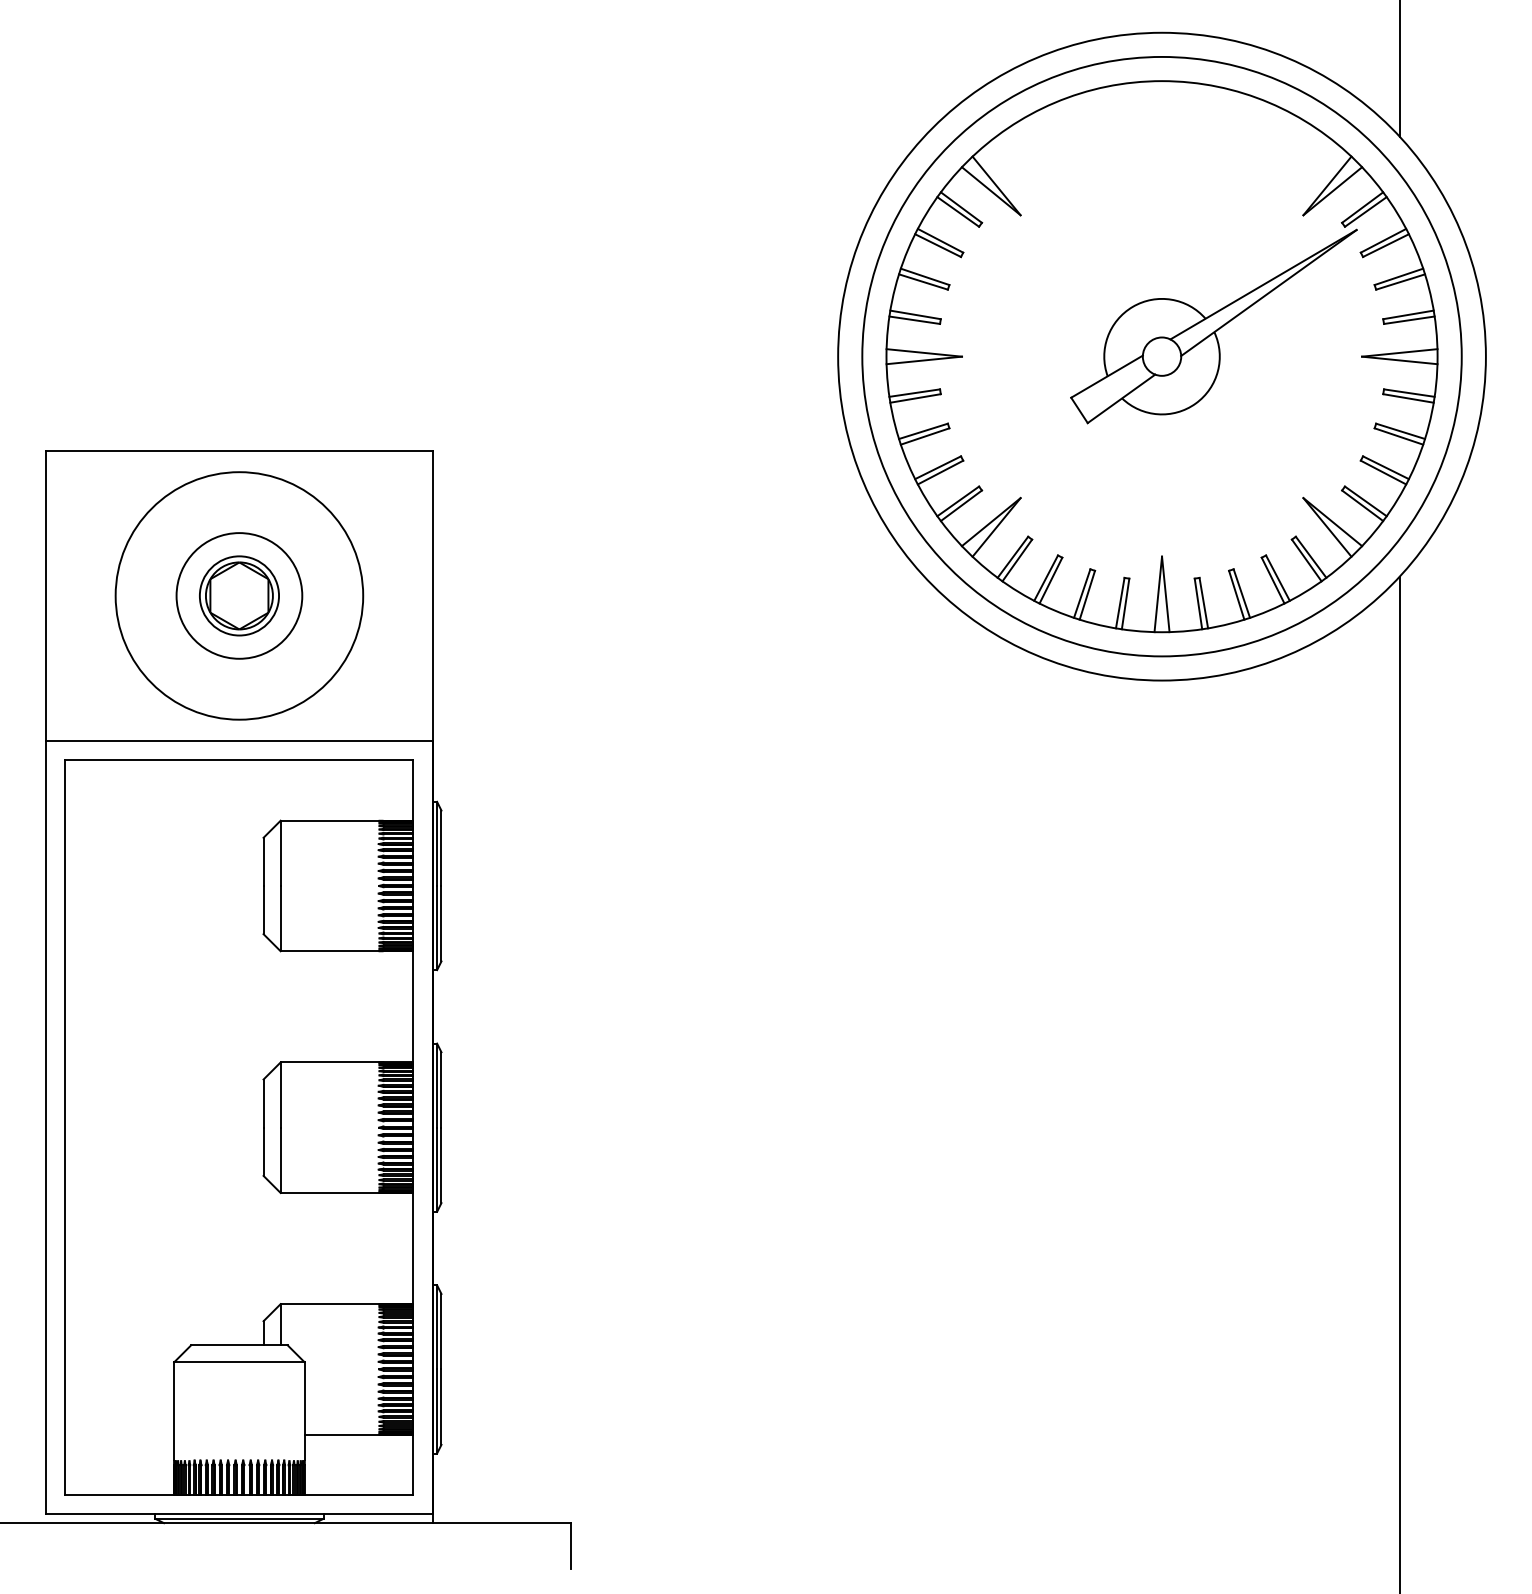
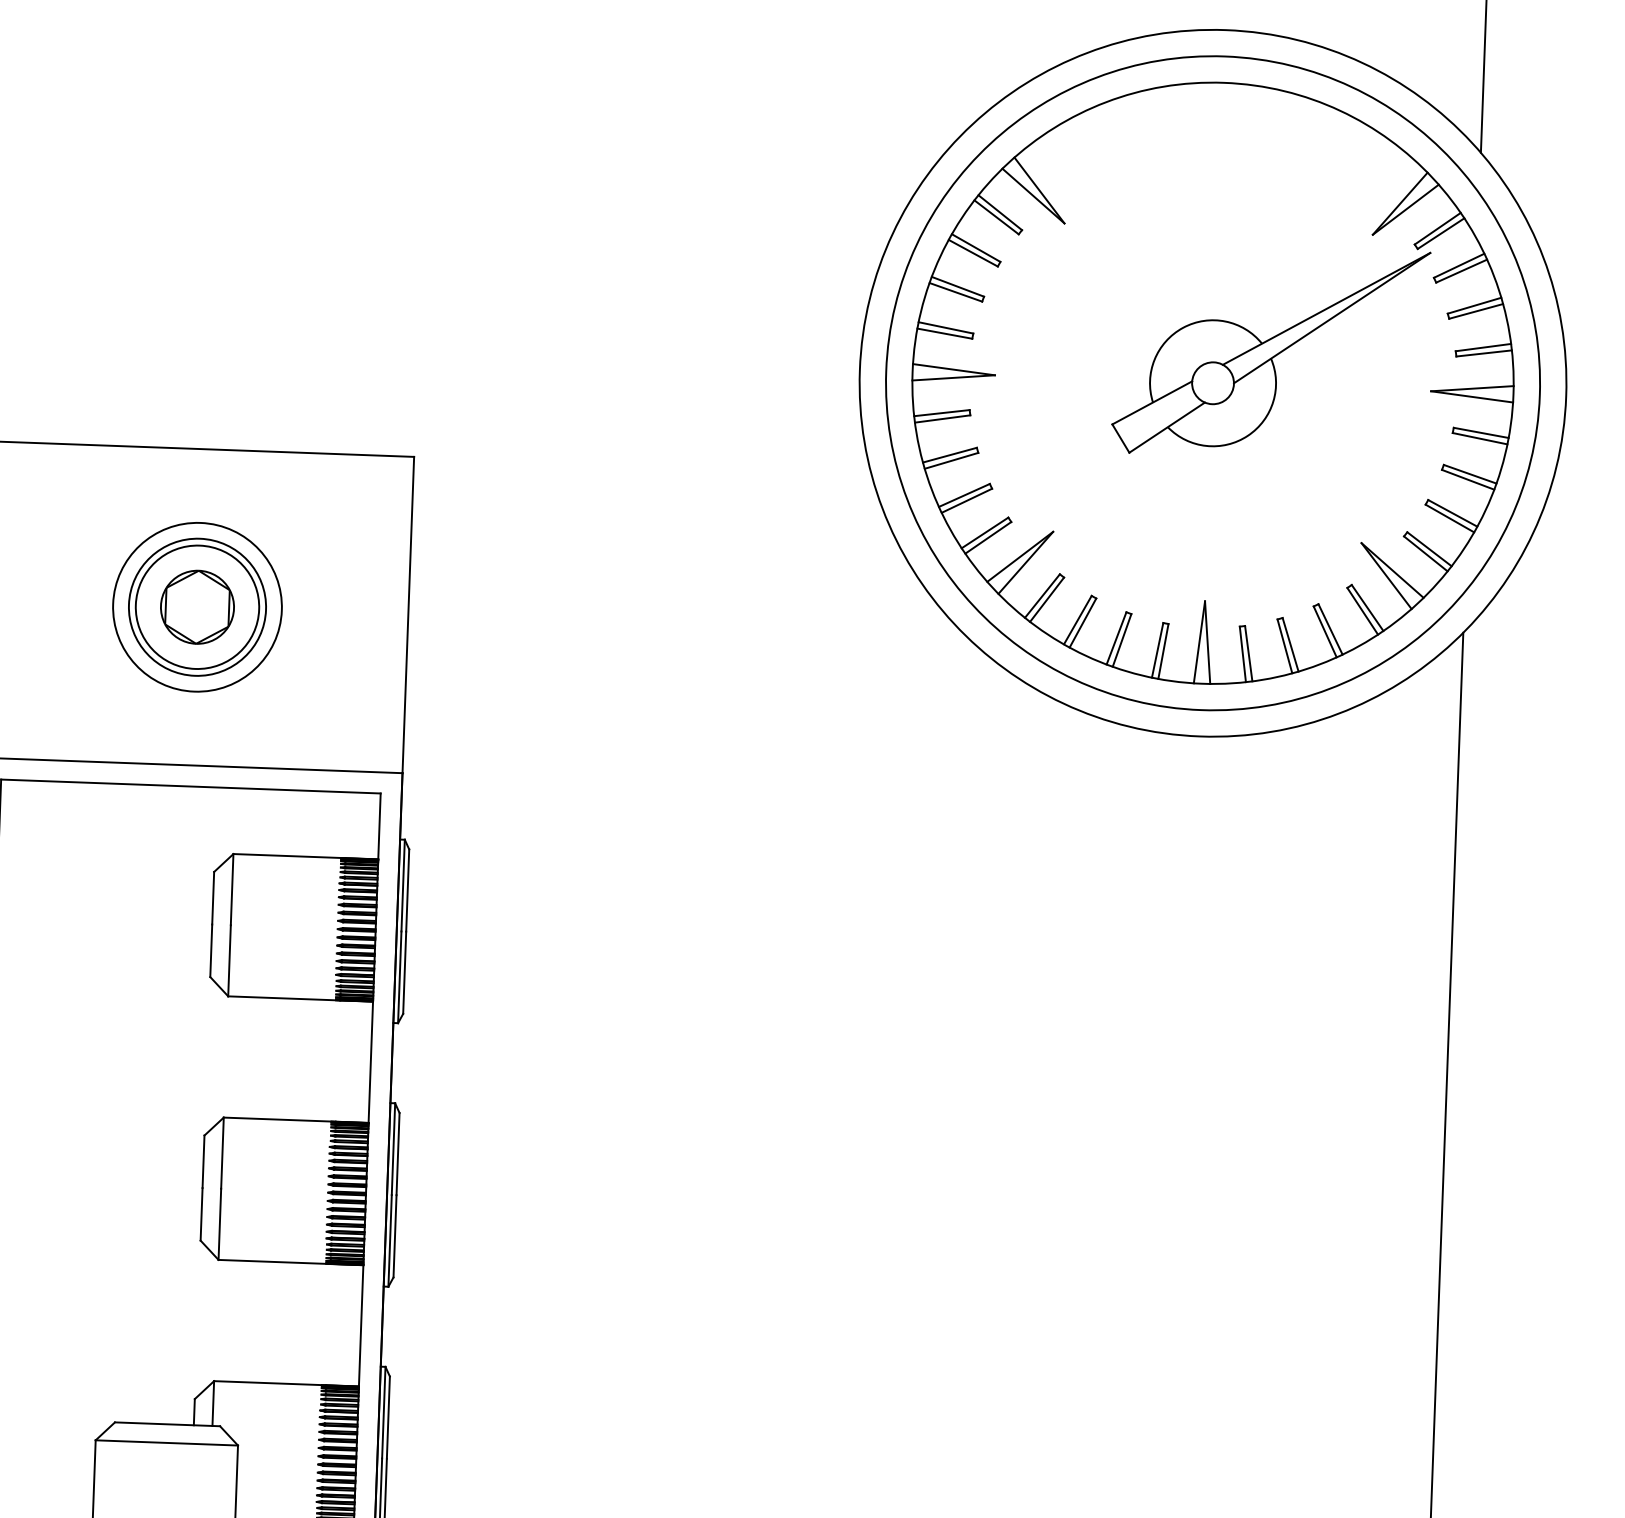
circle: (238, 595) -> (196, 606), size x1.43
circle: (239, 595) -> (197, 606), size x0.62

